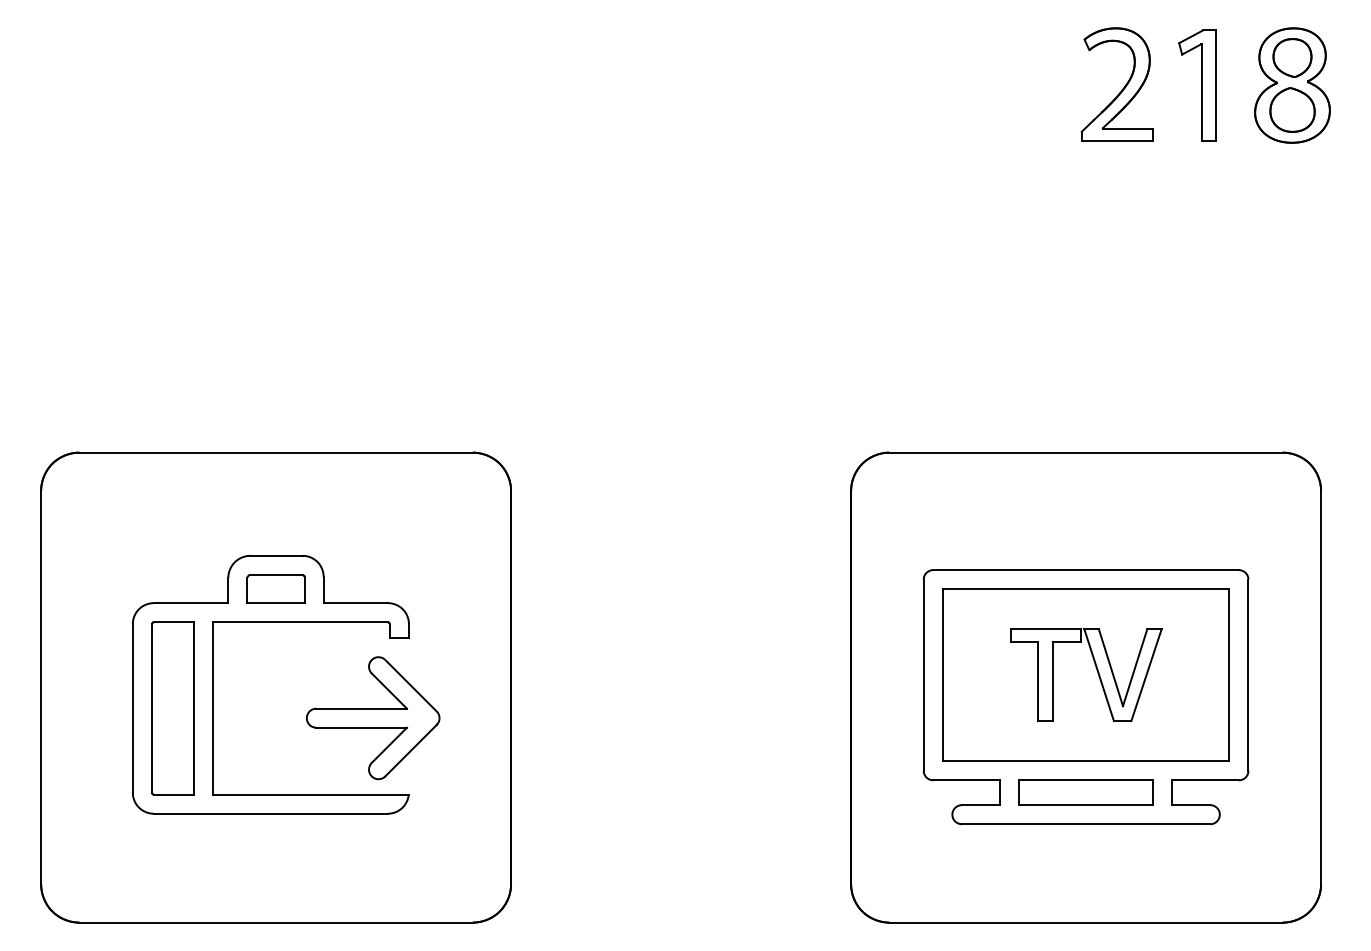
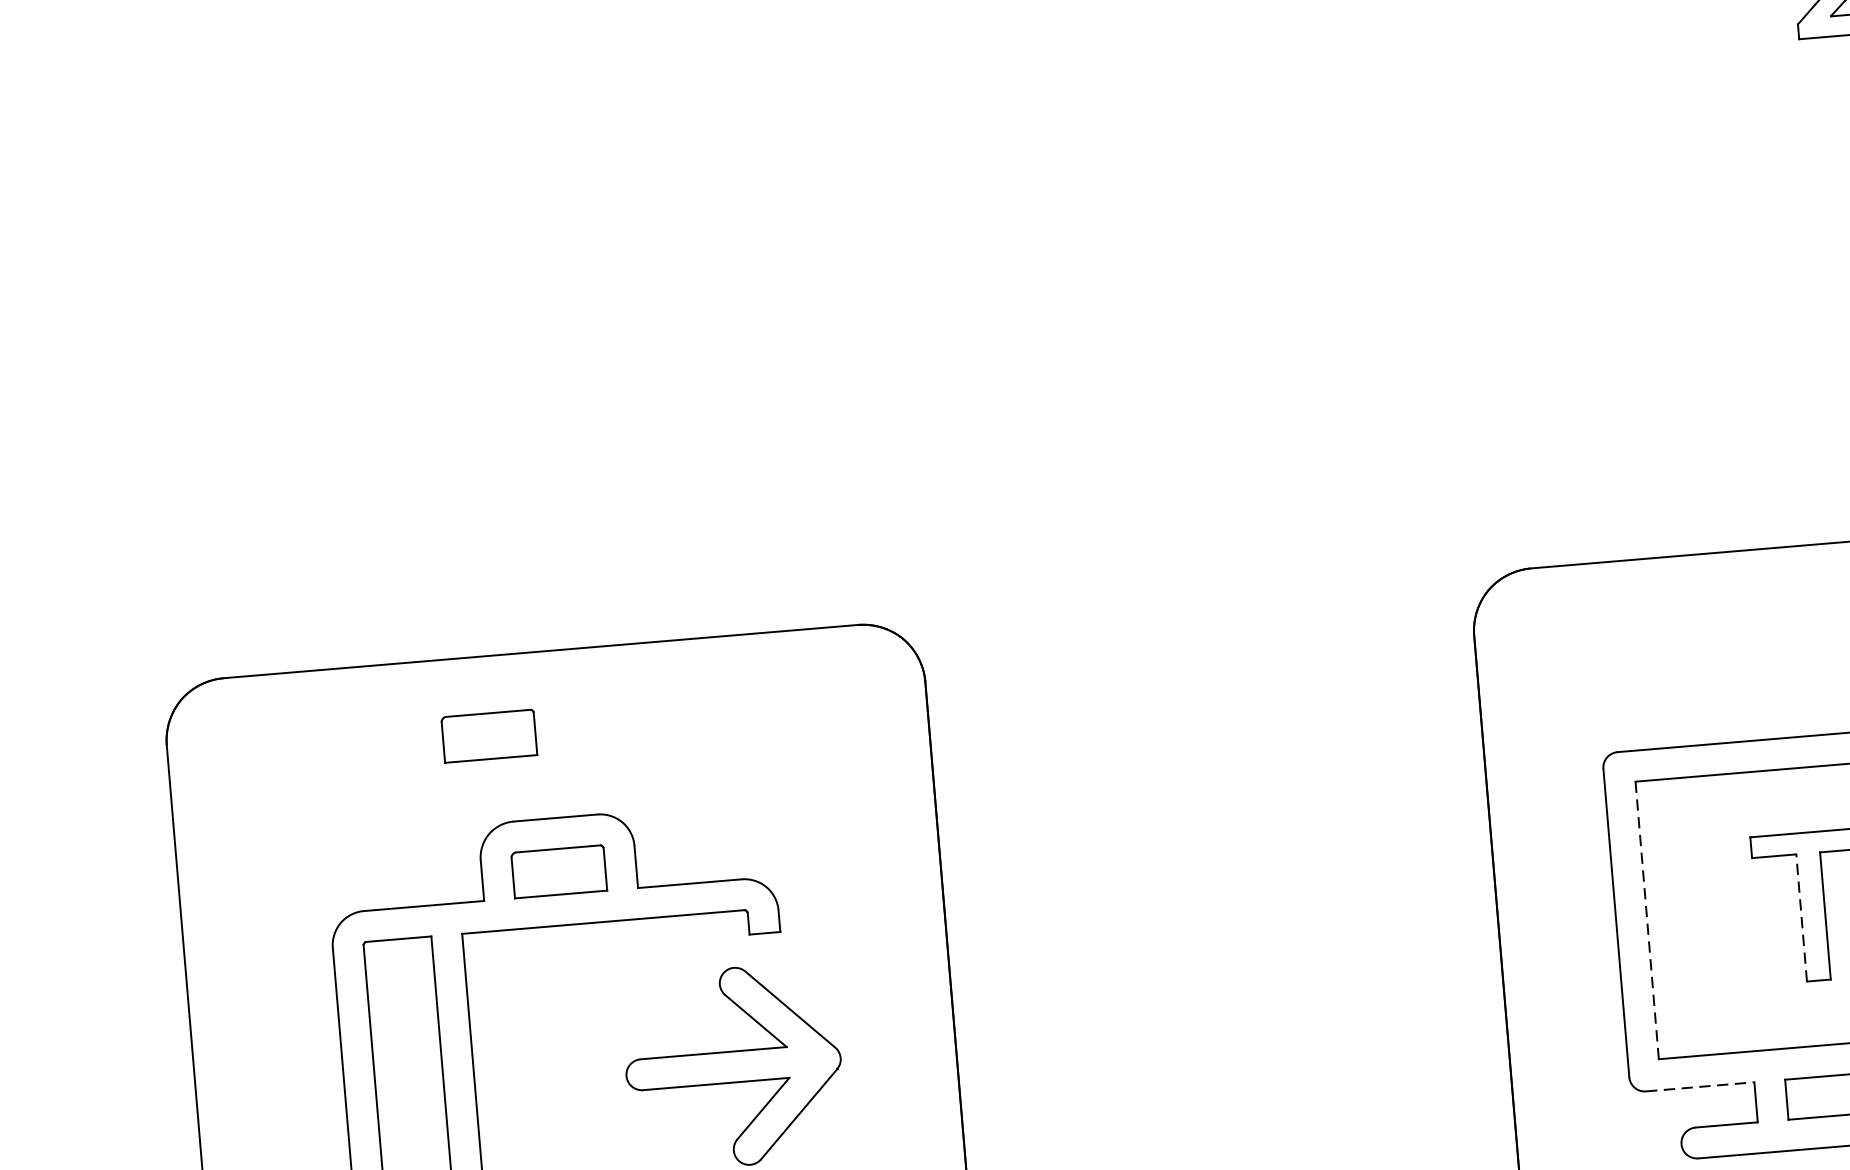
part: (239, 501) -> (488, 735), added
line: (942, 675) -> (1646, 920), solid -> dashed
line: (1037, 681) -> (1800, 917), solid -> dashed
line: (966, 780) -> (1699, 1087), solid -> dashed

